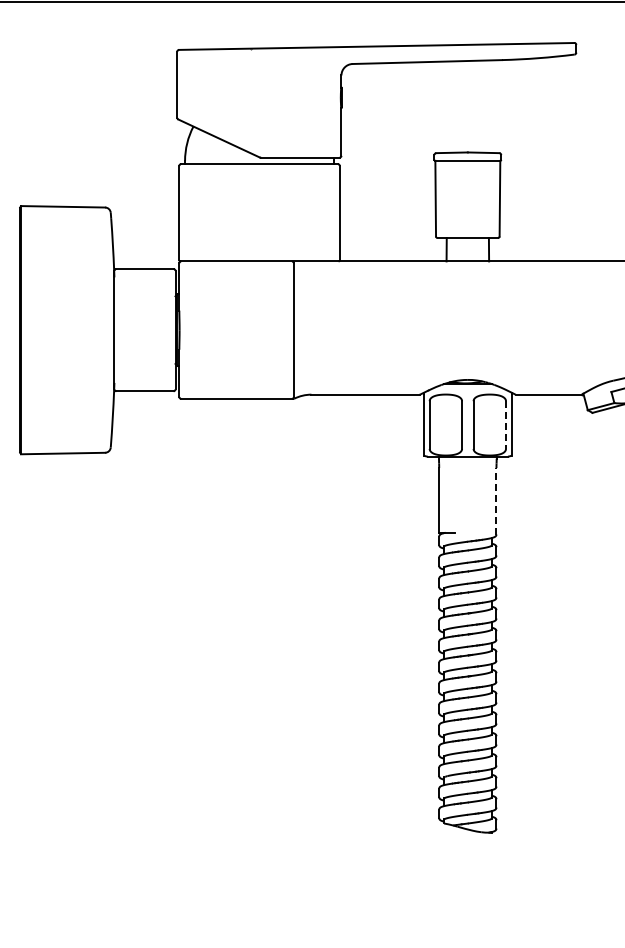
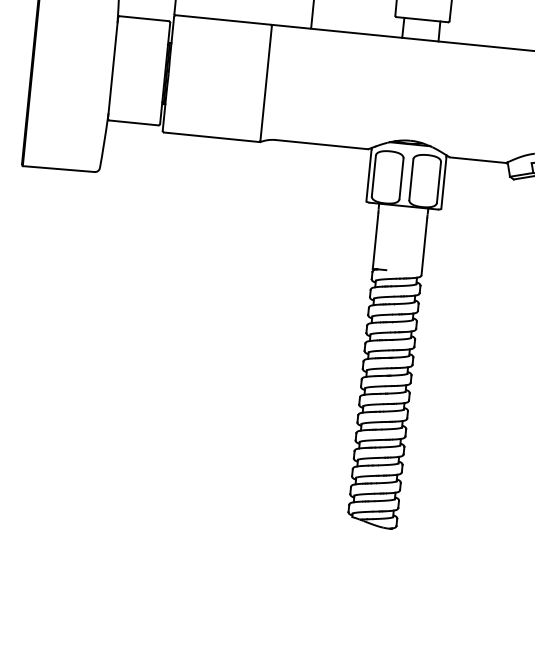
line: (505, 425) -> (438, 182), dashed -> solid
line: (496, 500) -> (424, 246), dashed -> solid

